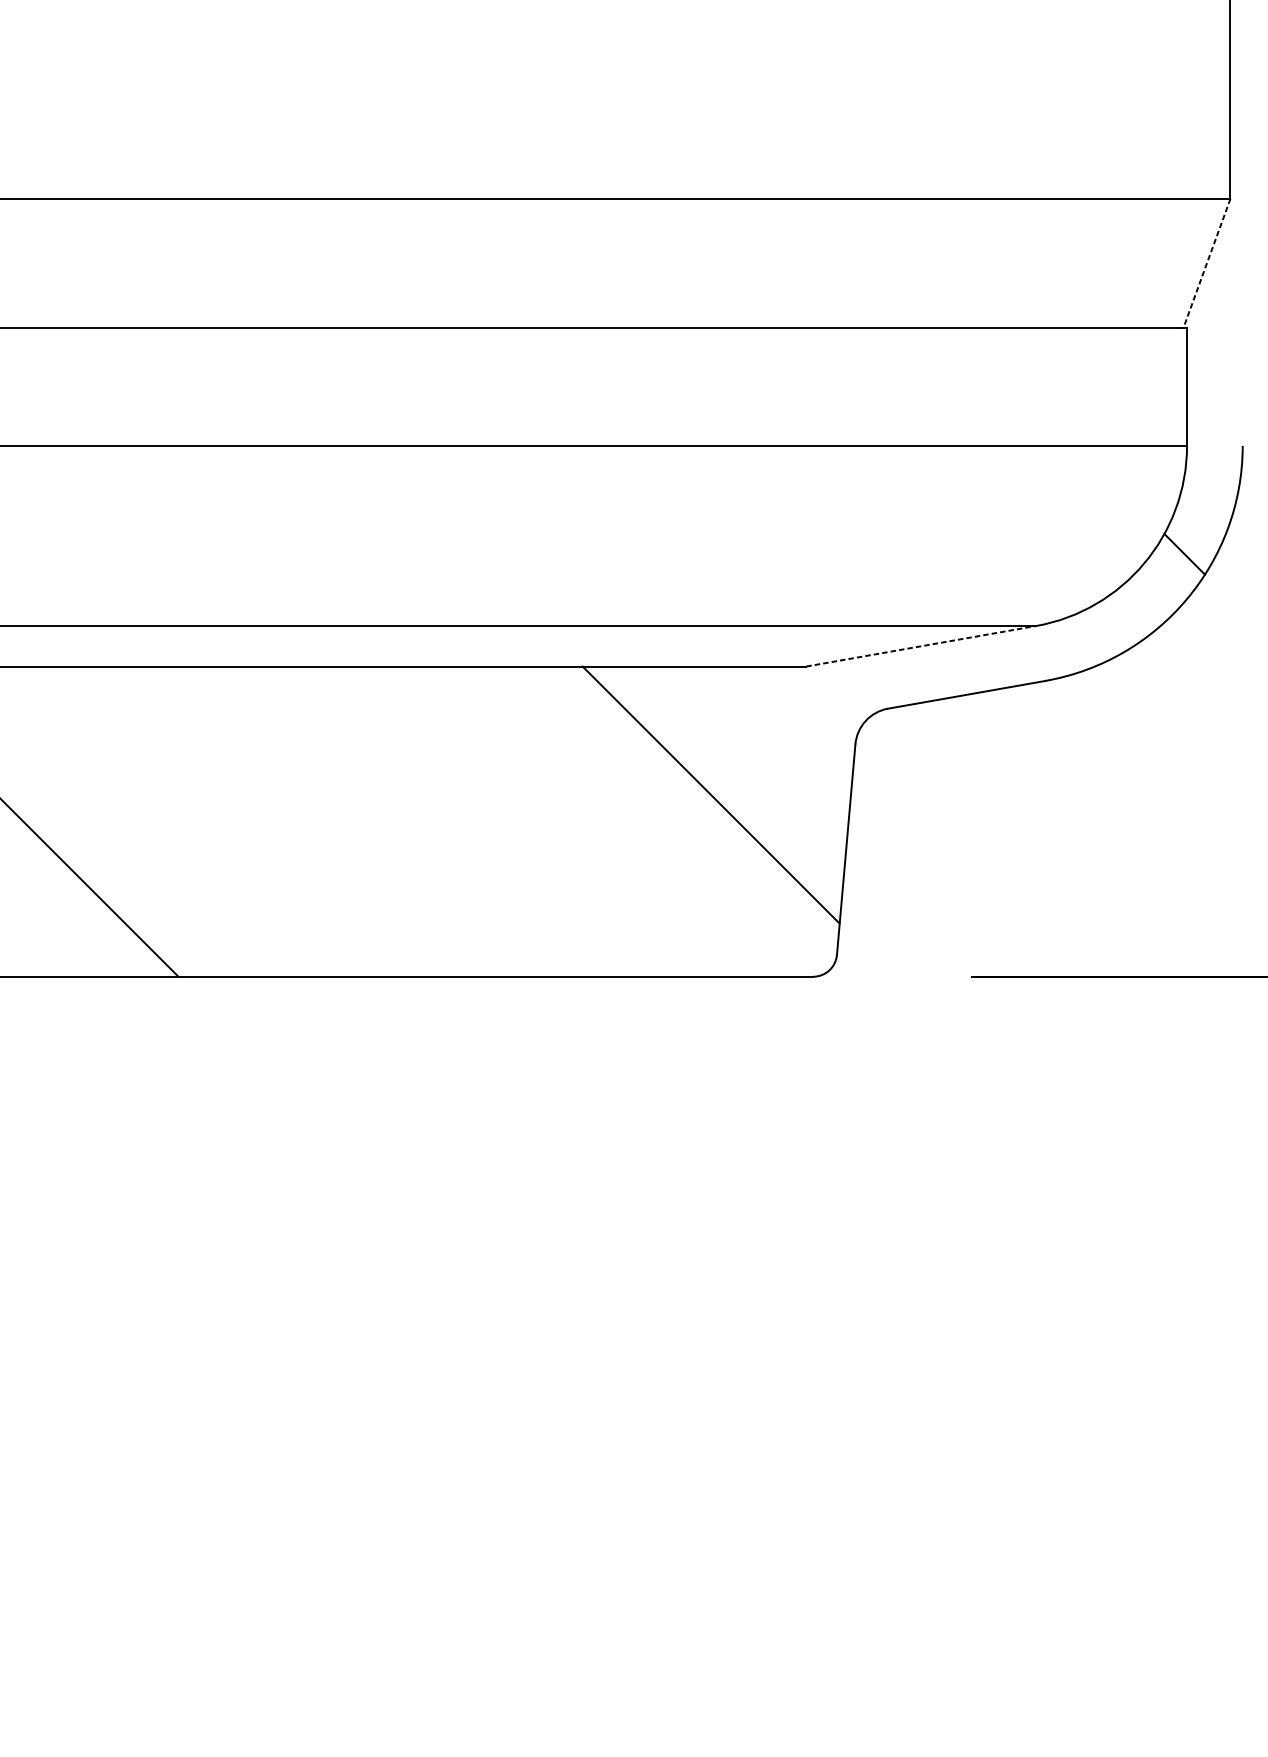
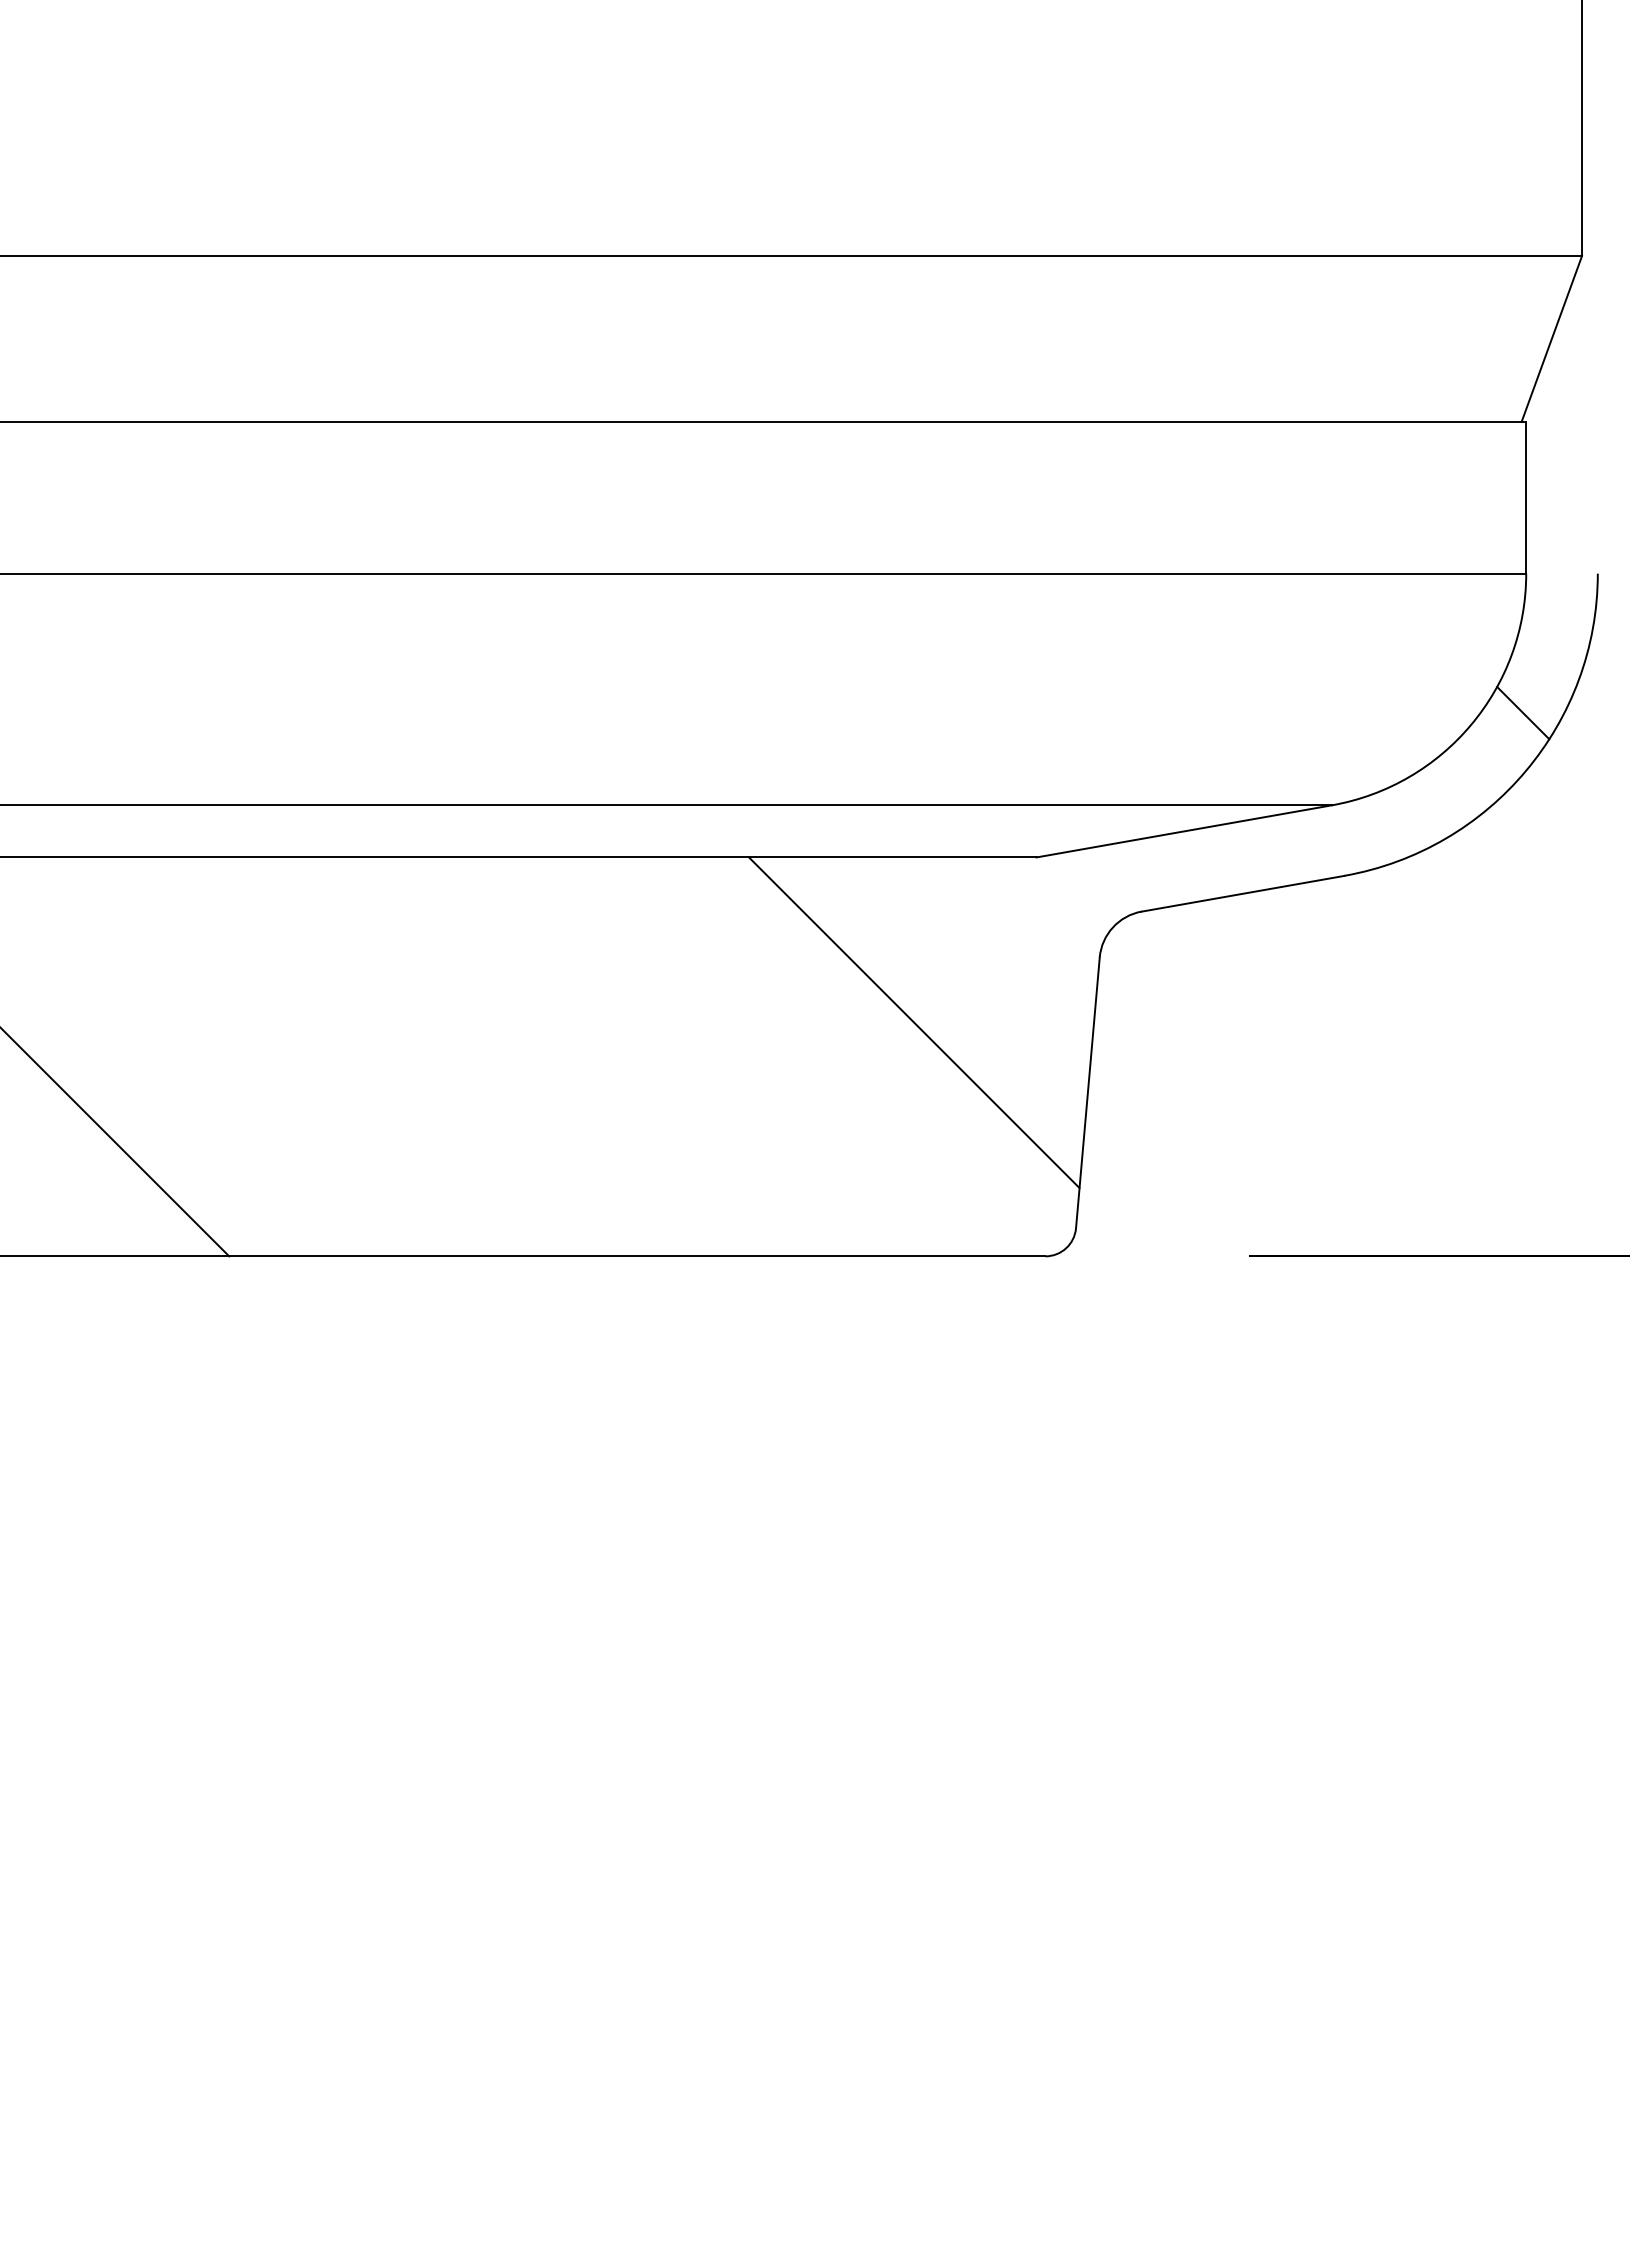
line: (1206, 263) -> (1551, 339), dashed -> solid
line: (921, 646) -> (1184, 831), dashed -> solid

